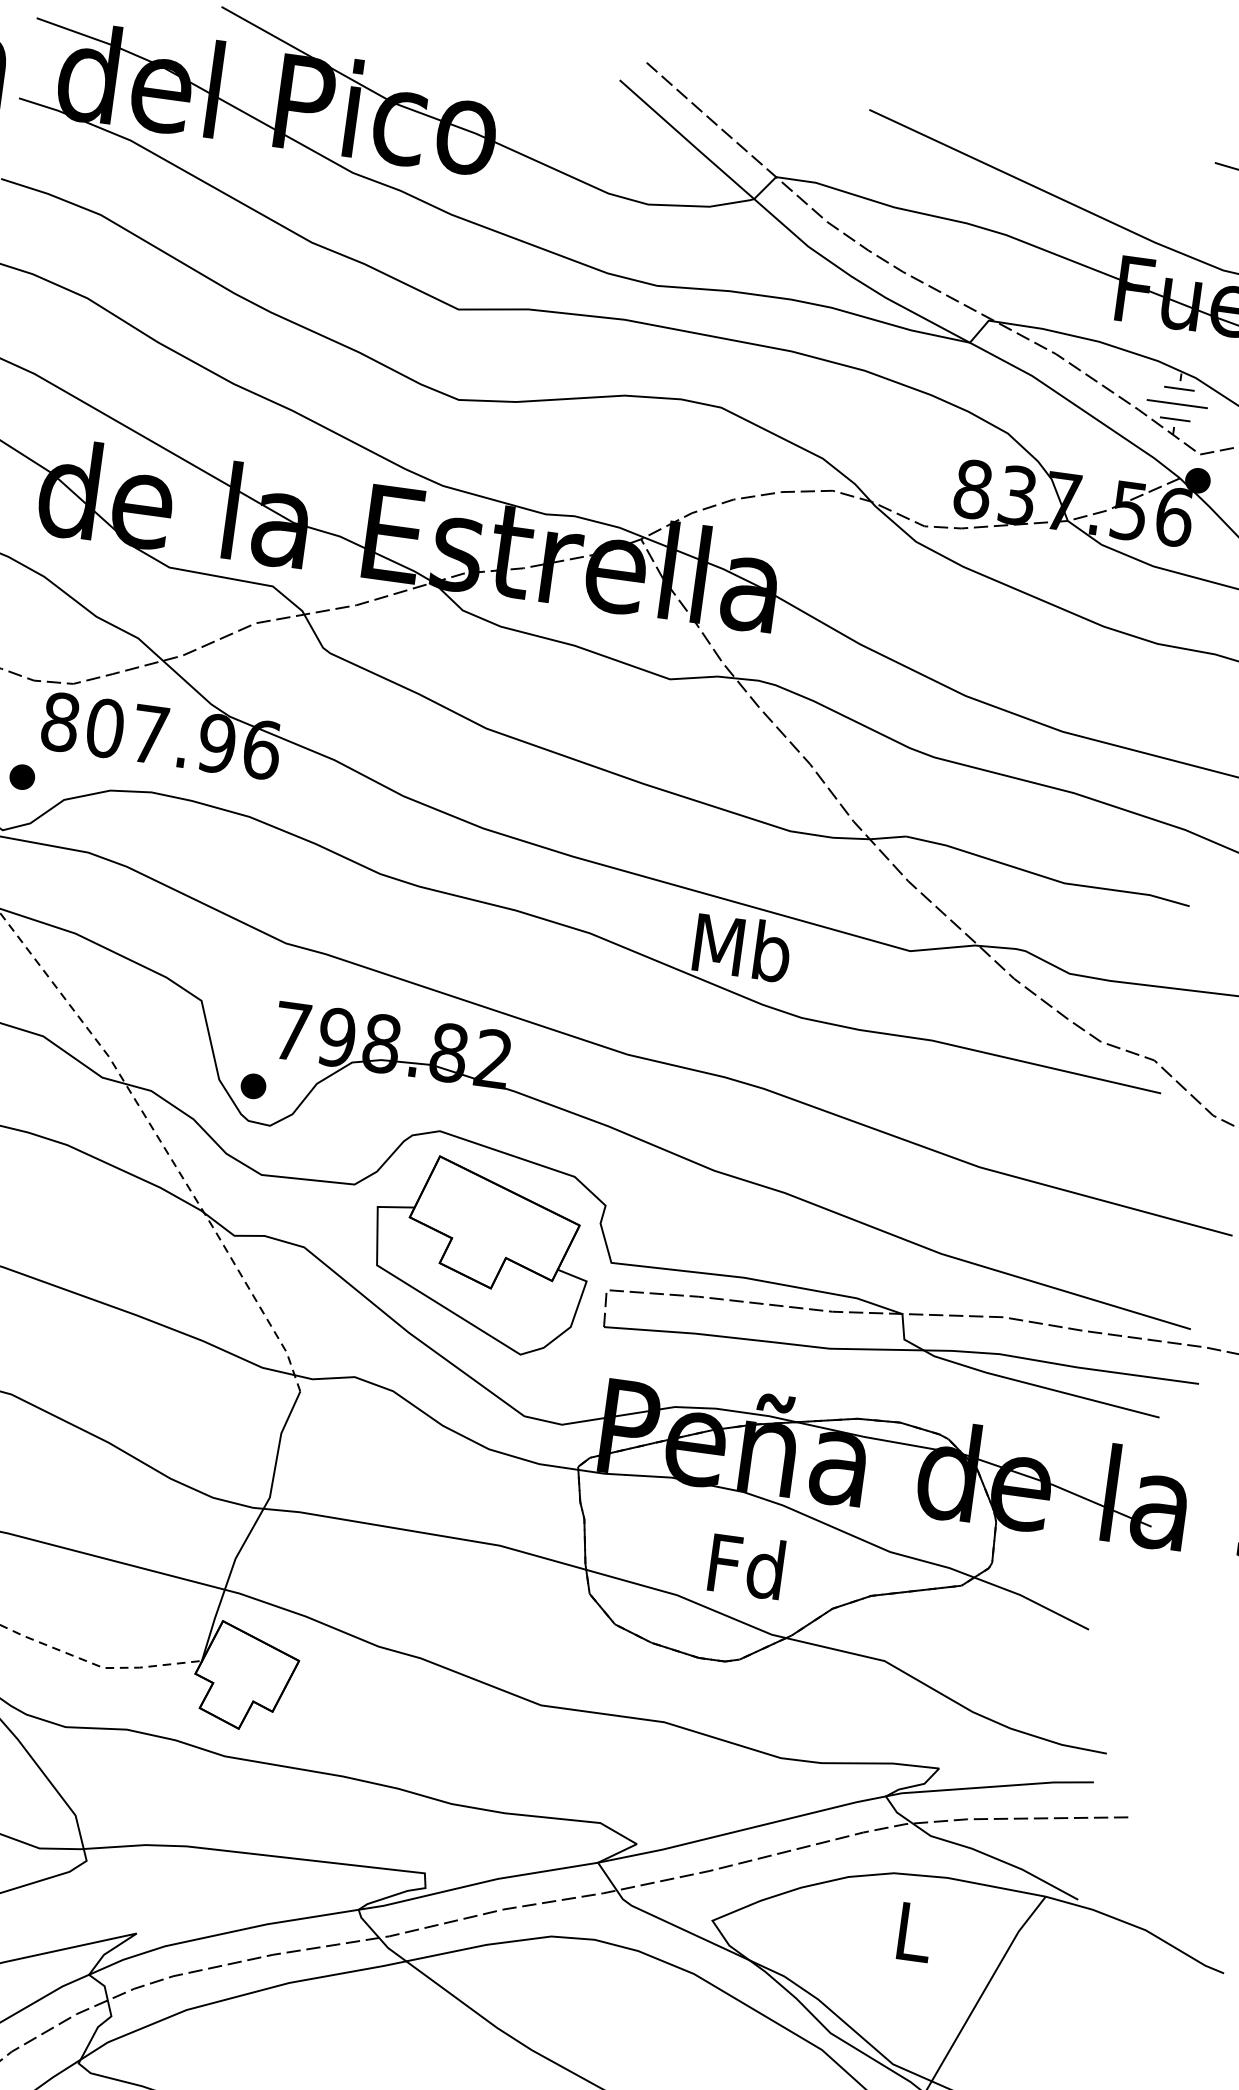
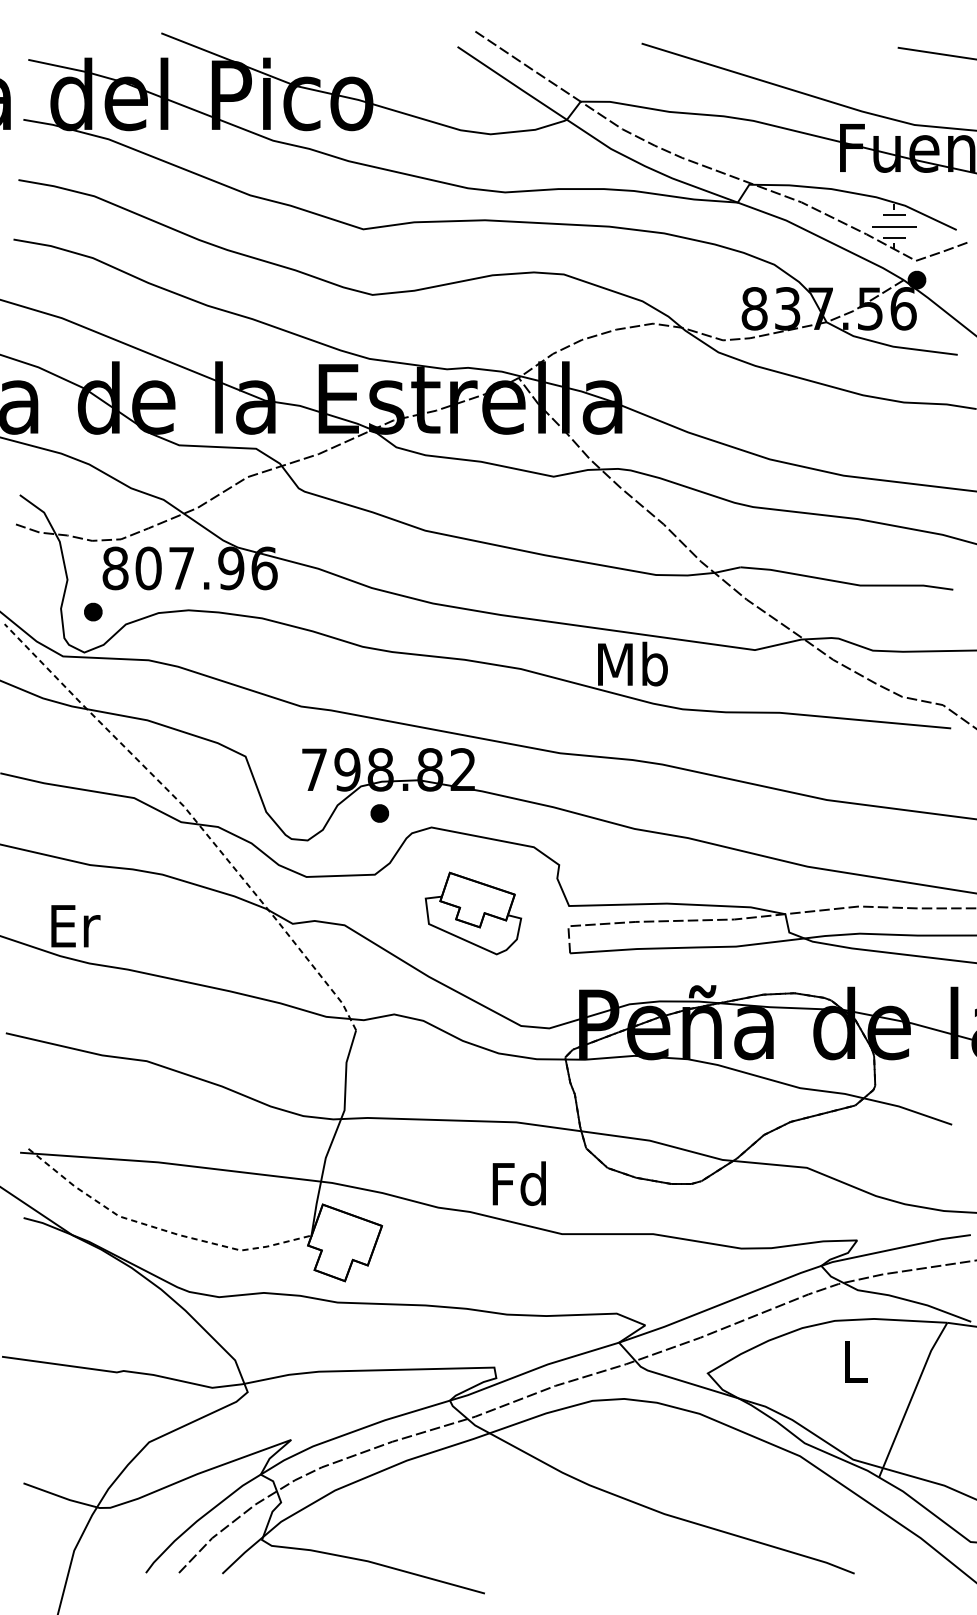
part: (253, 1086) -> (379, 813), moved
part: (480, 1255) -> (473, 913), size x0.6
text: (745, 1565) -> (518, 1183), moved

